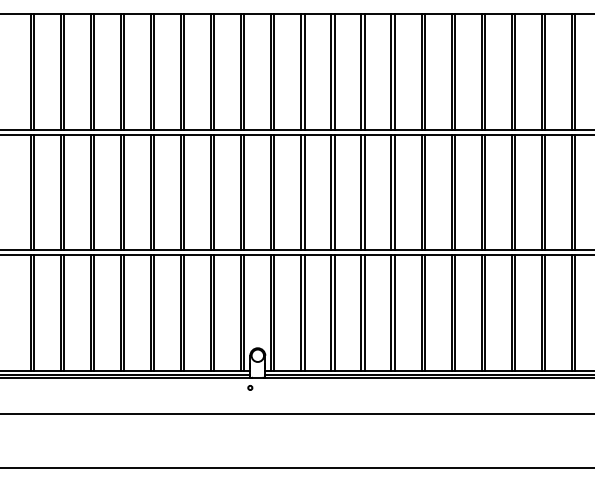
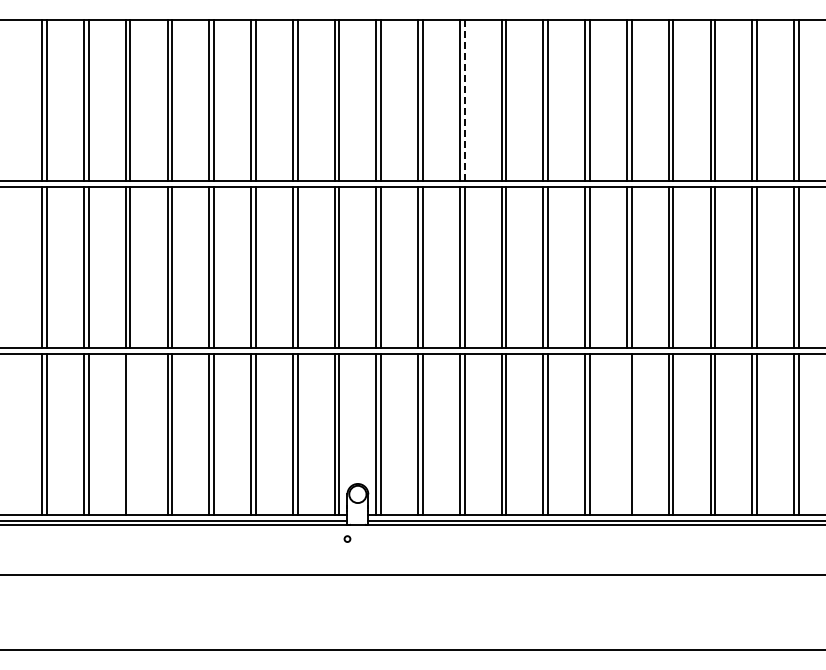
line: (334, 72) -> (464, 100), solid -> dashed
line: (94, 312) -> (130, 434), removed
line: (451, 312) -> (626, 434), removed

